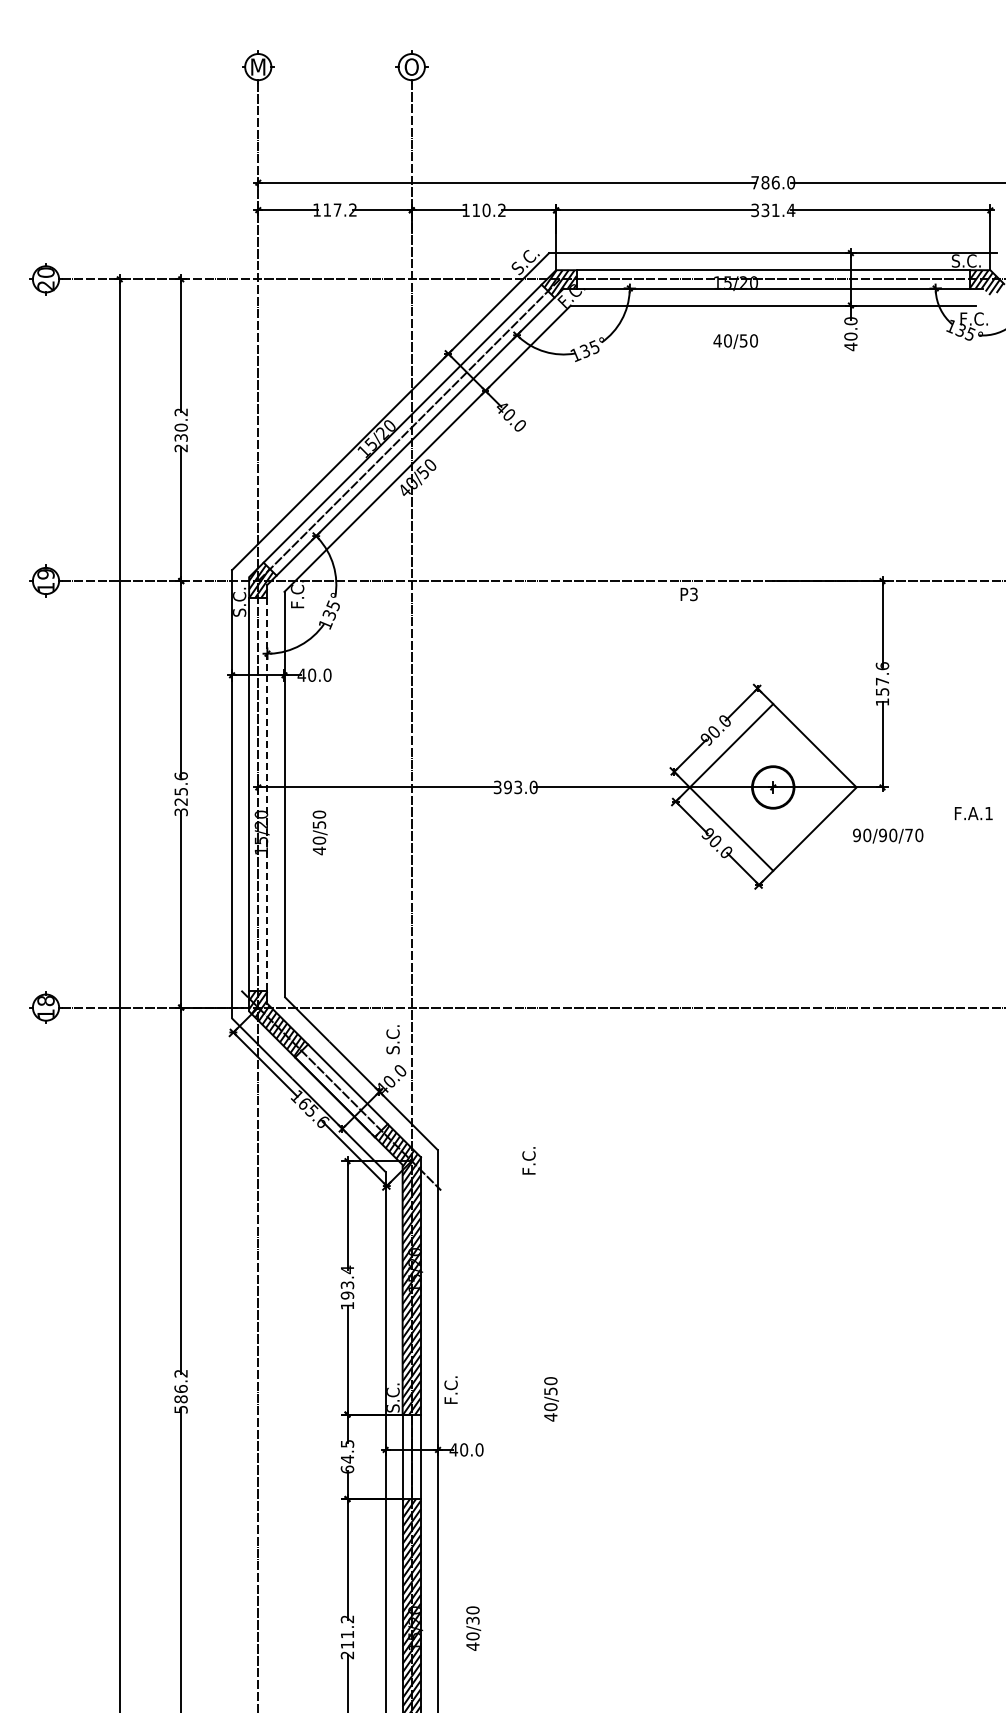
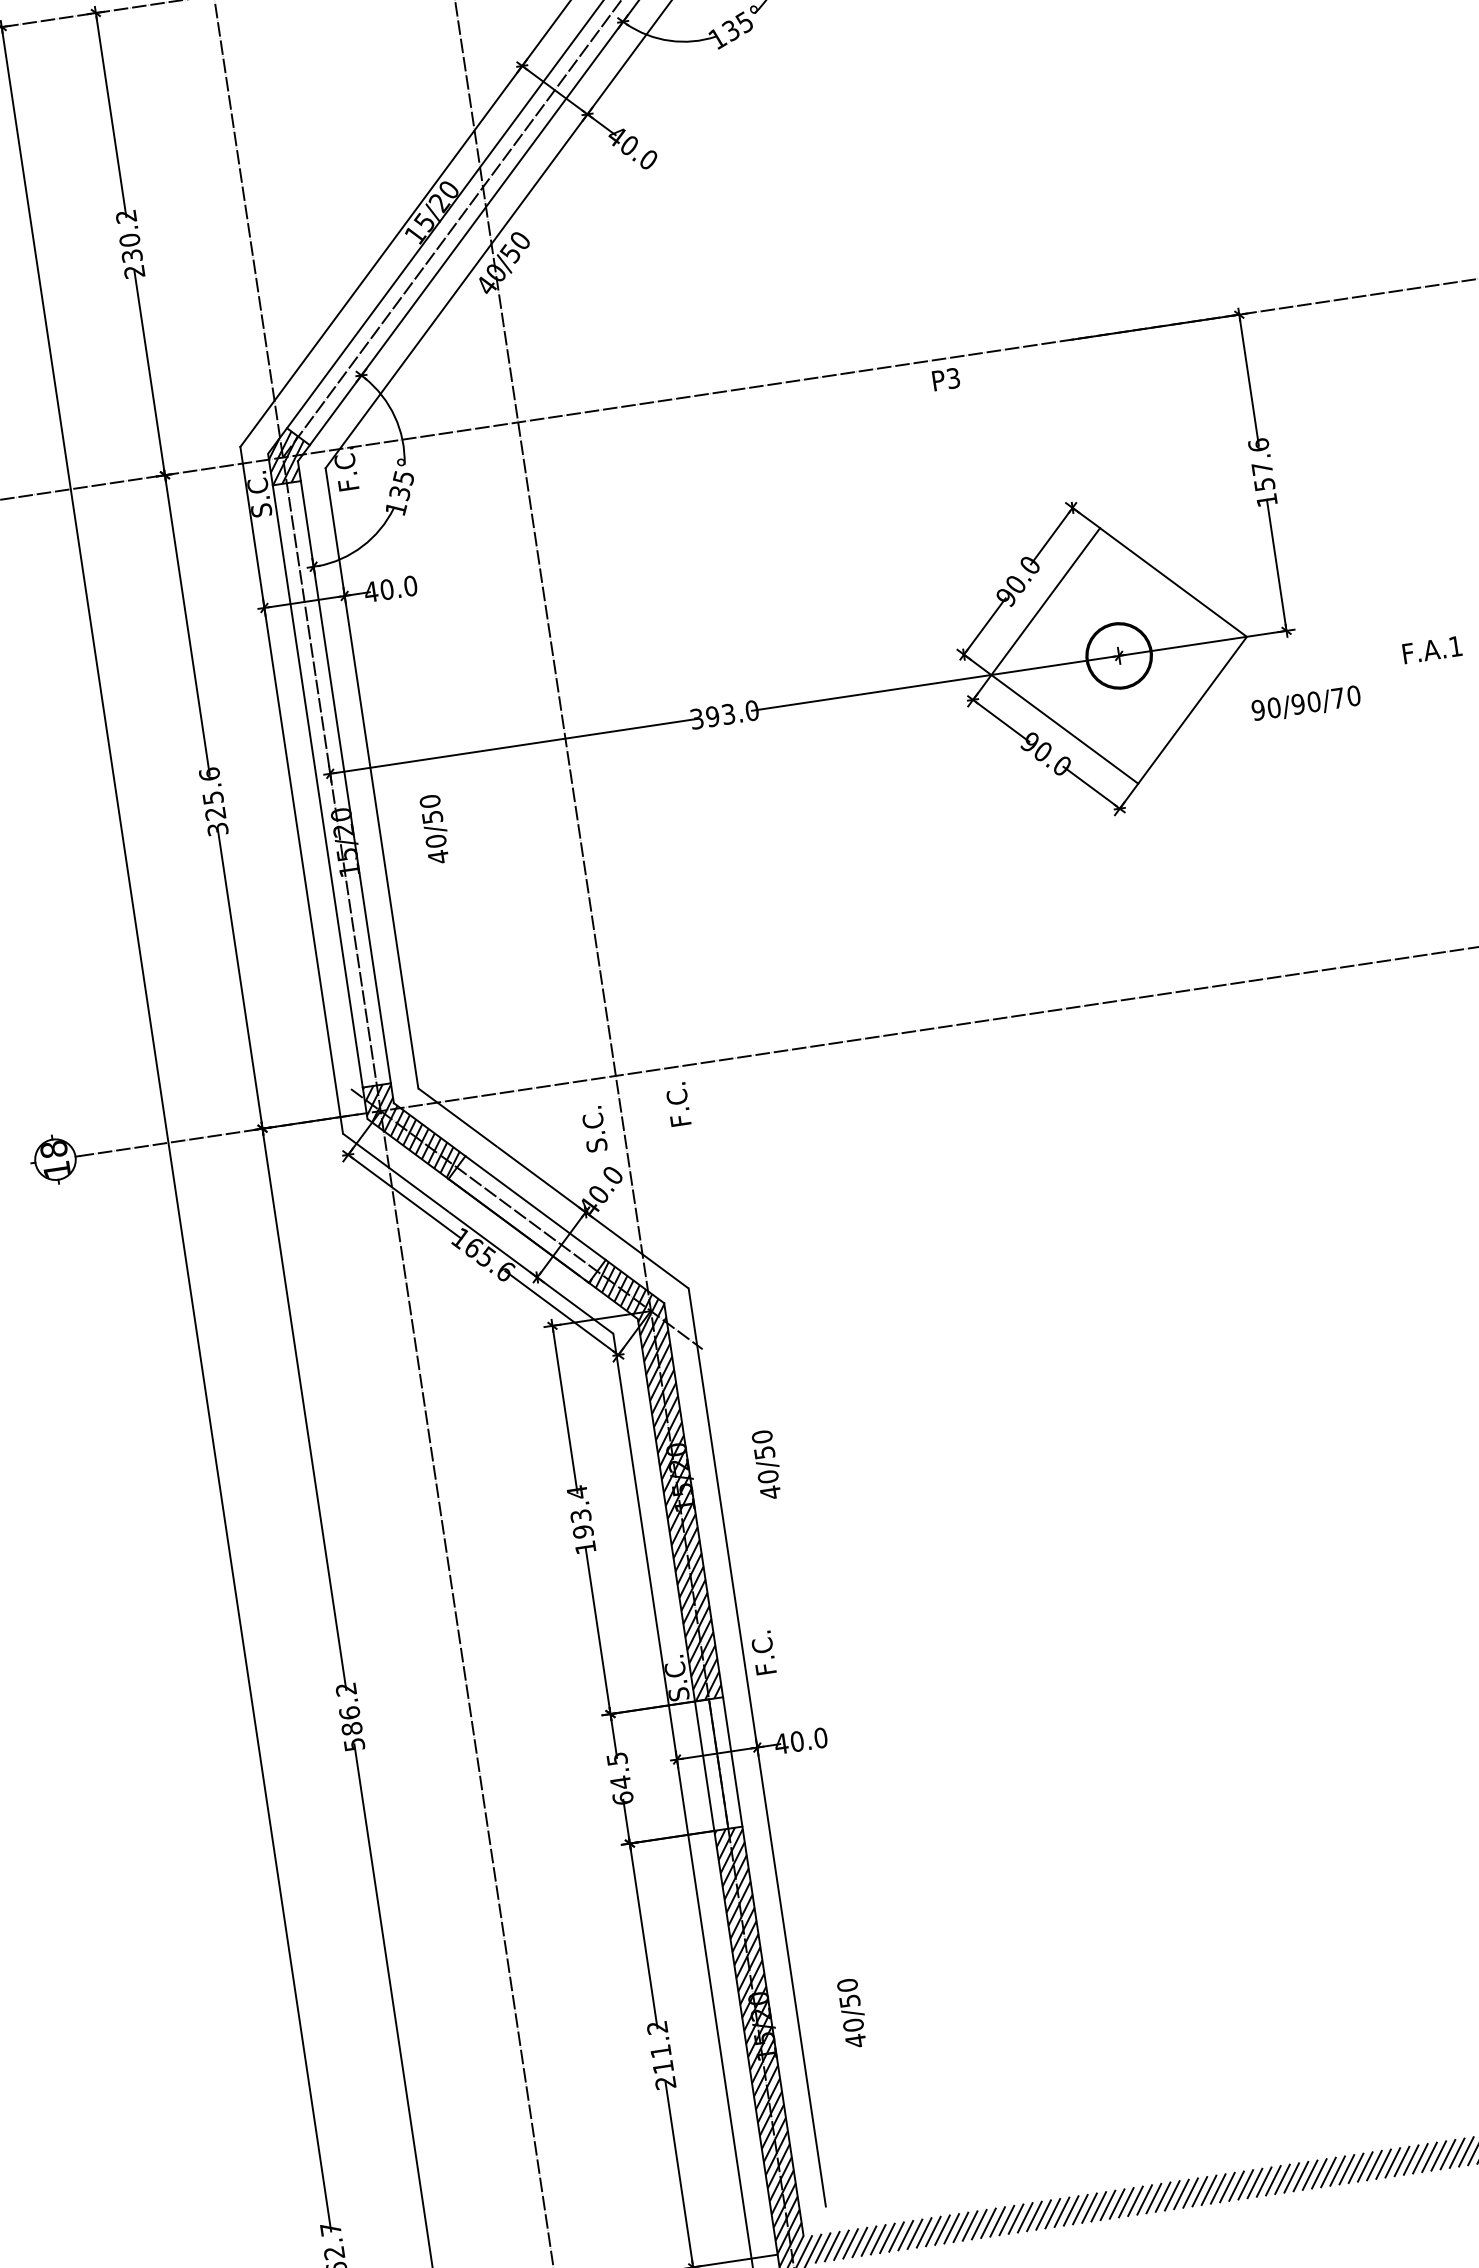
line: (267, 794) -> (345, 782), dashed -> solid
text: (540, 1284) -> (724, 1291), moved
text: (472, 1620) -> (849, 2000), 40/30 -> 40/50

